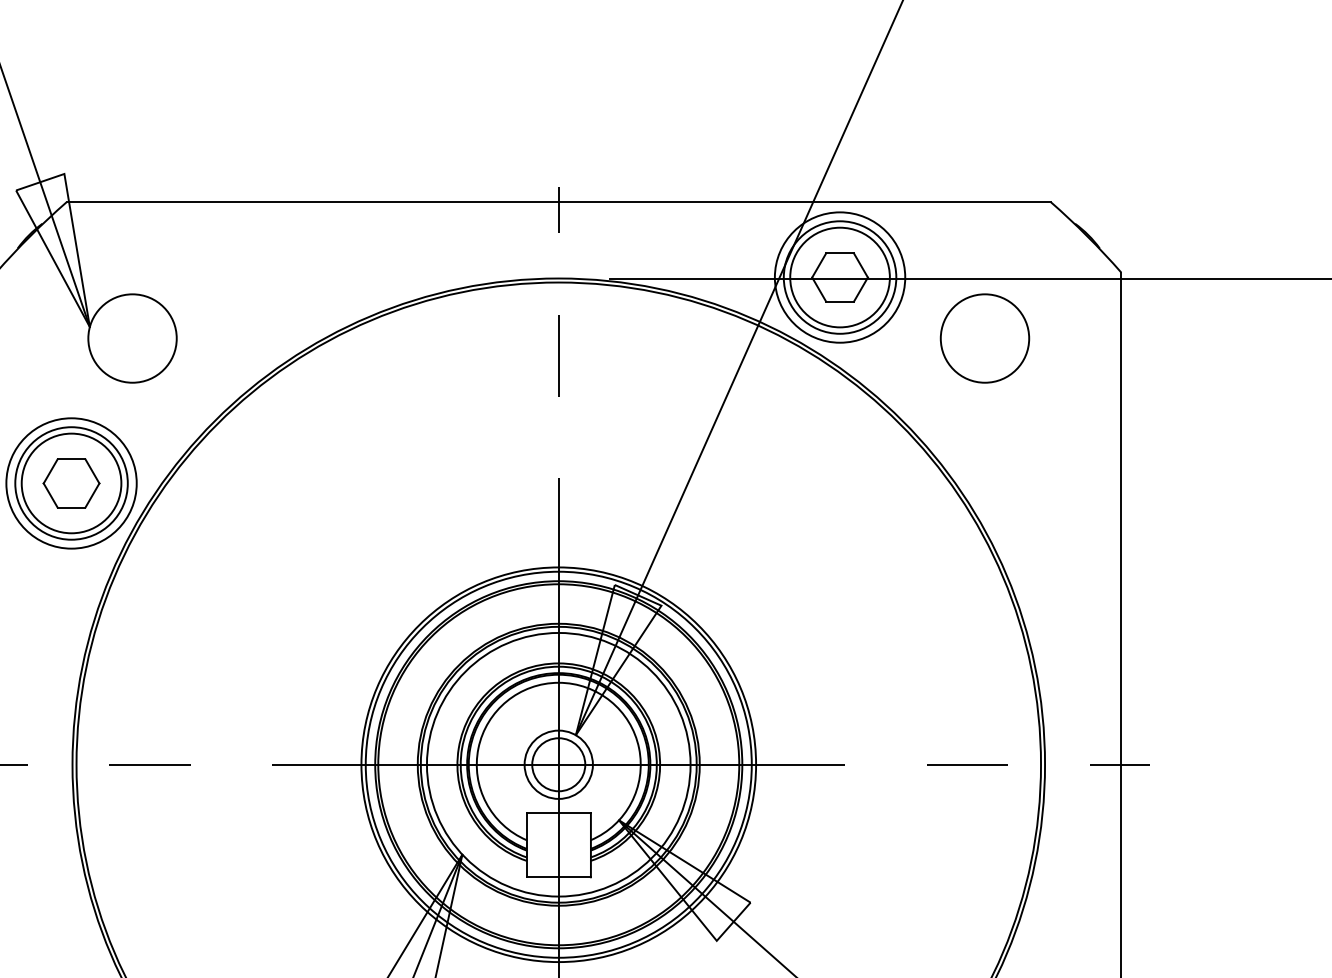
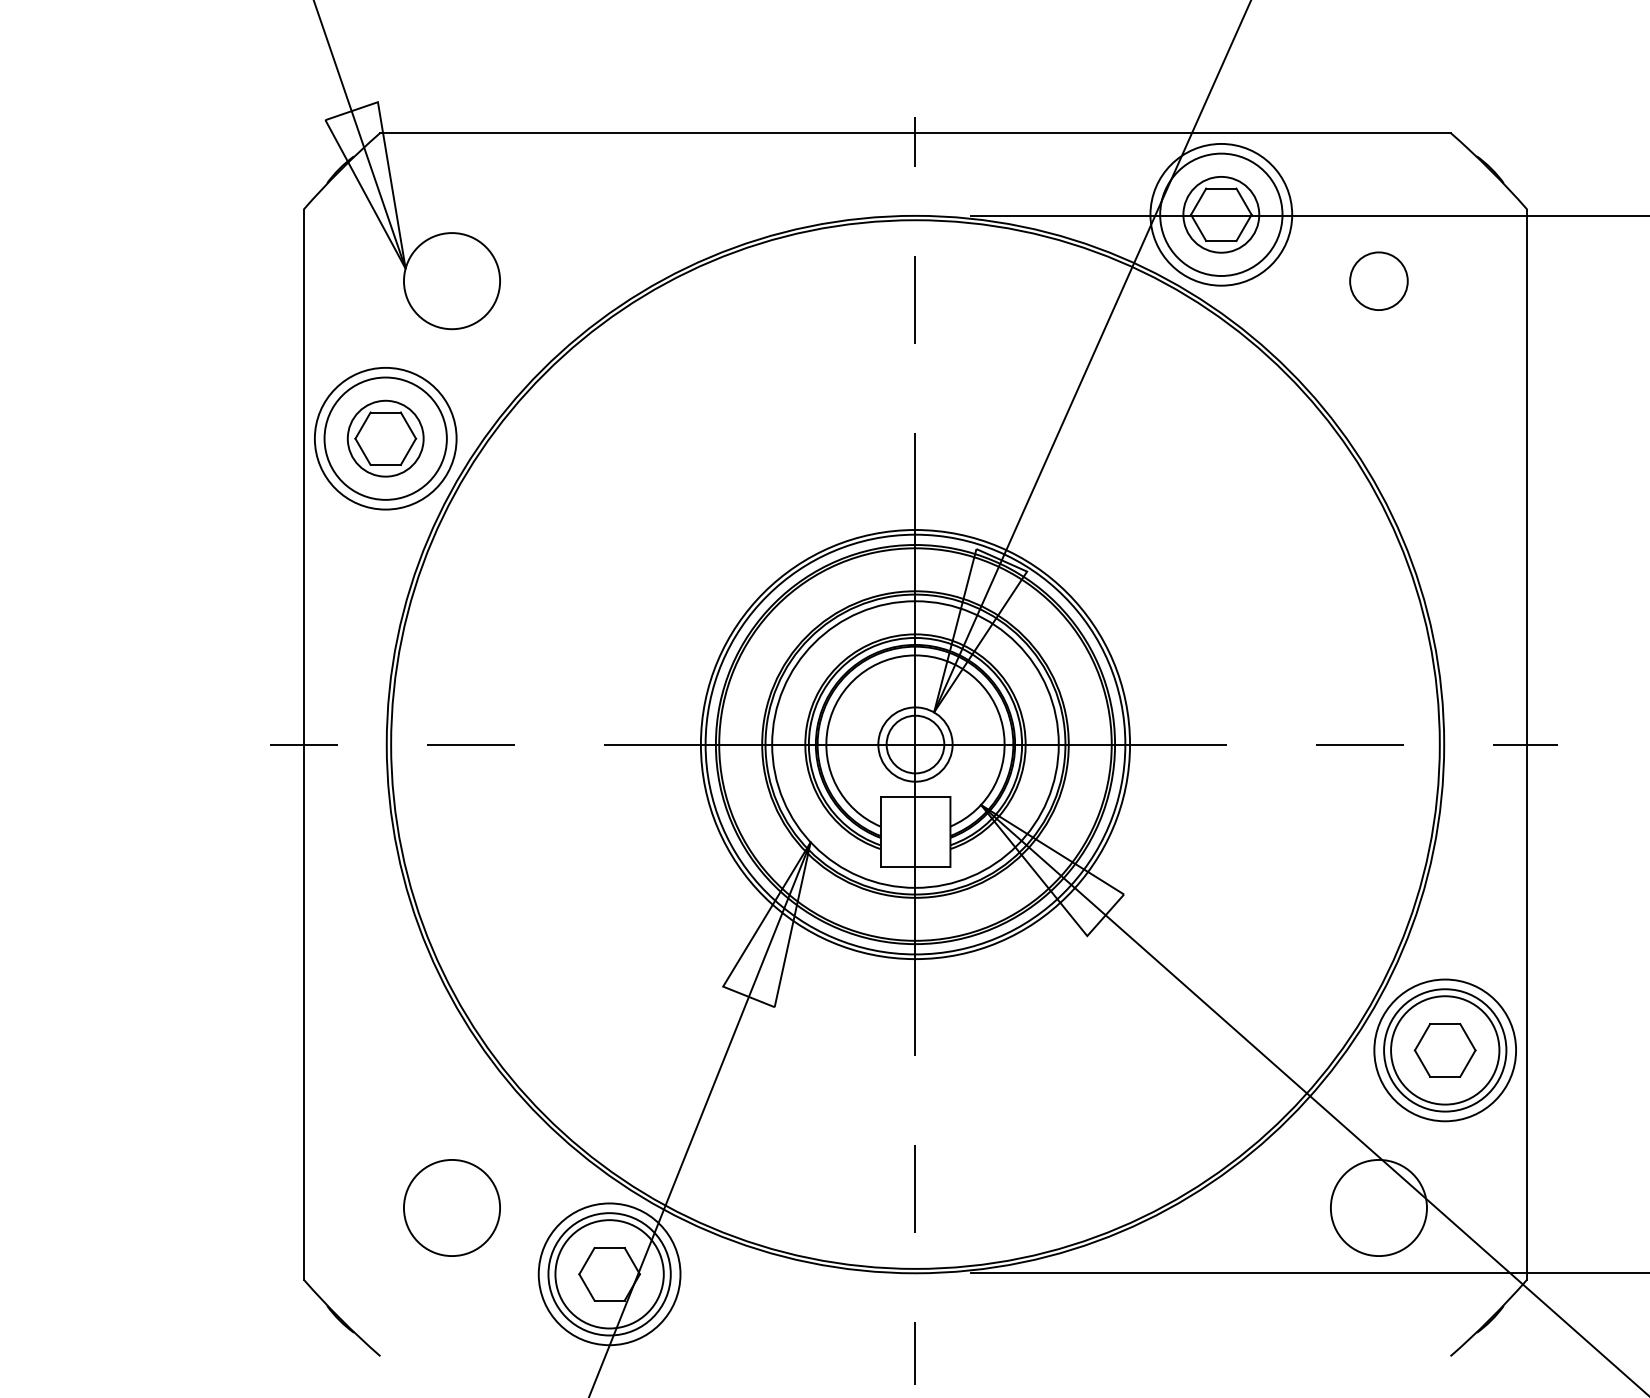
circle: (840, 277) -> (1221, 214), size x0.7
circle: (984, 338) -> (1378, 281), size x0.6
circle: (71, 483) -> (385, 438), size x0.7

